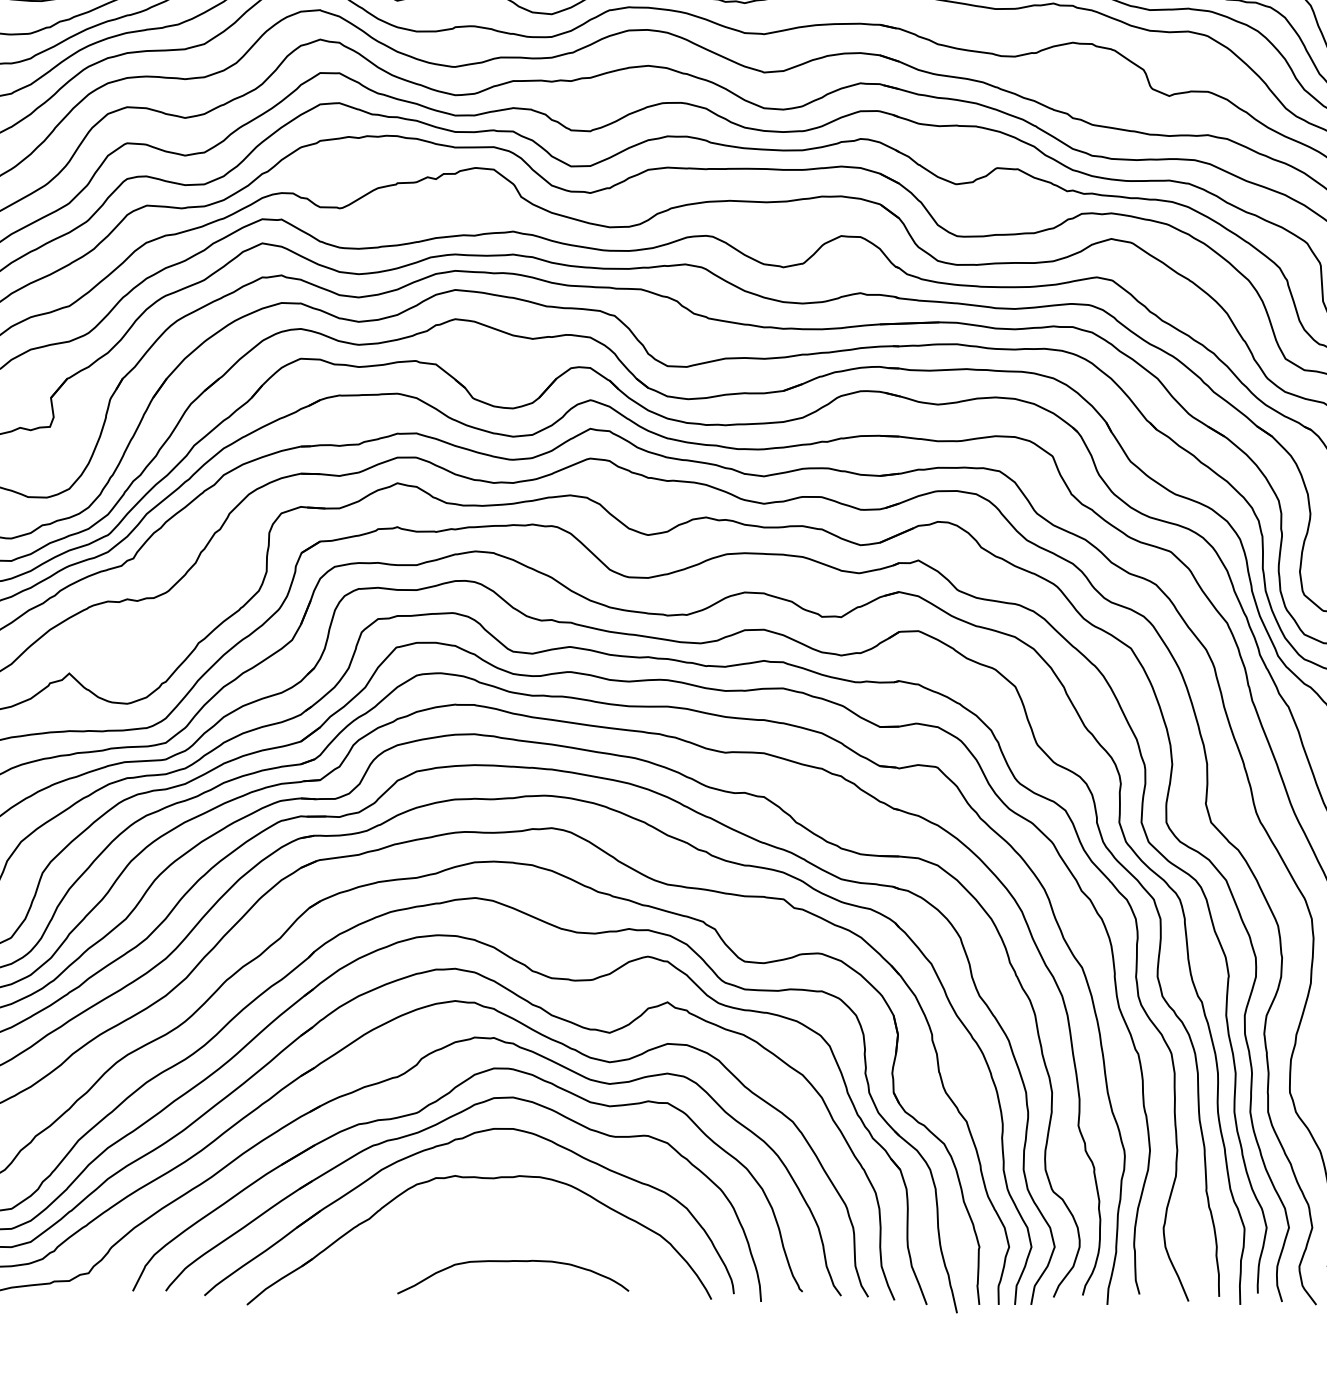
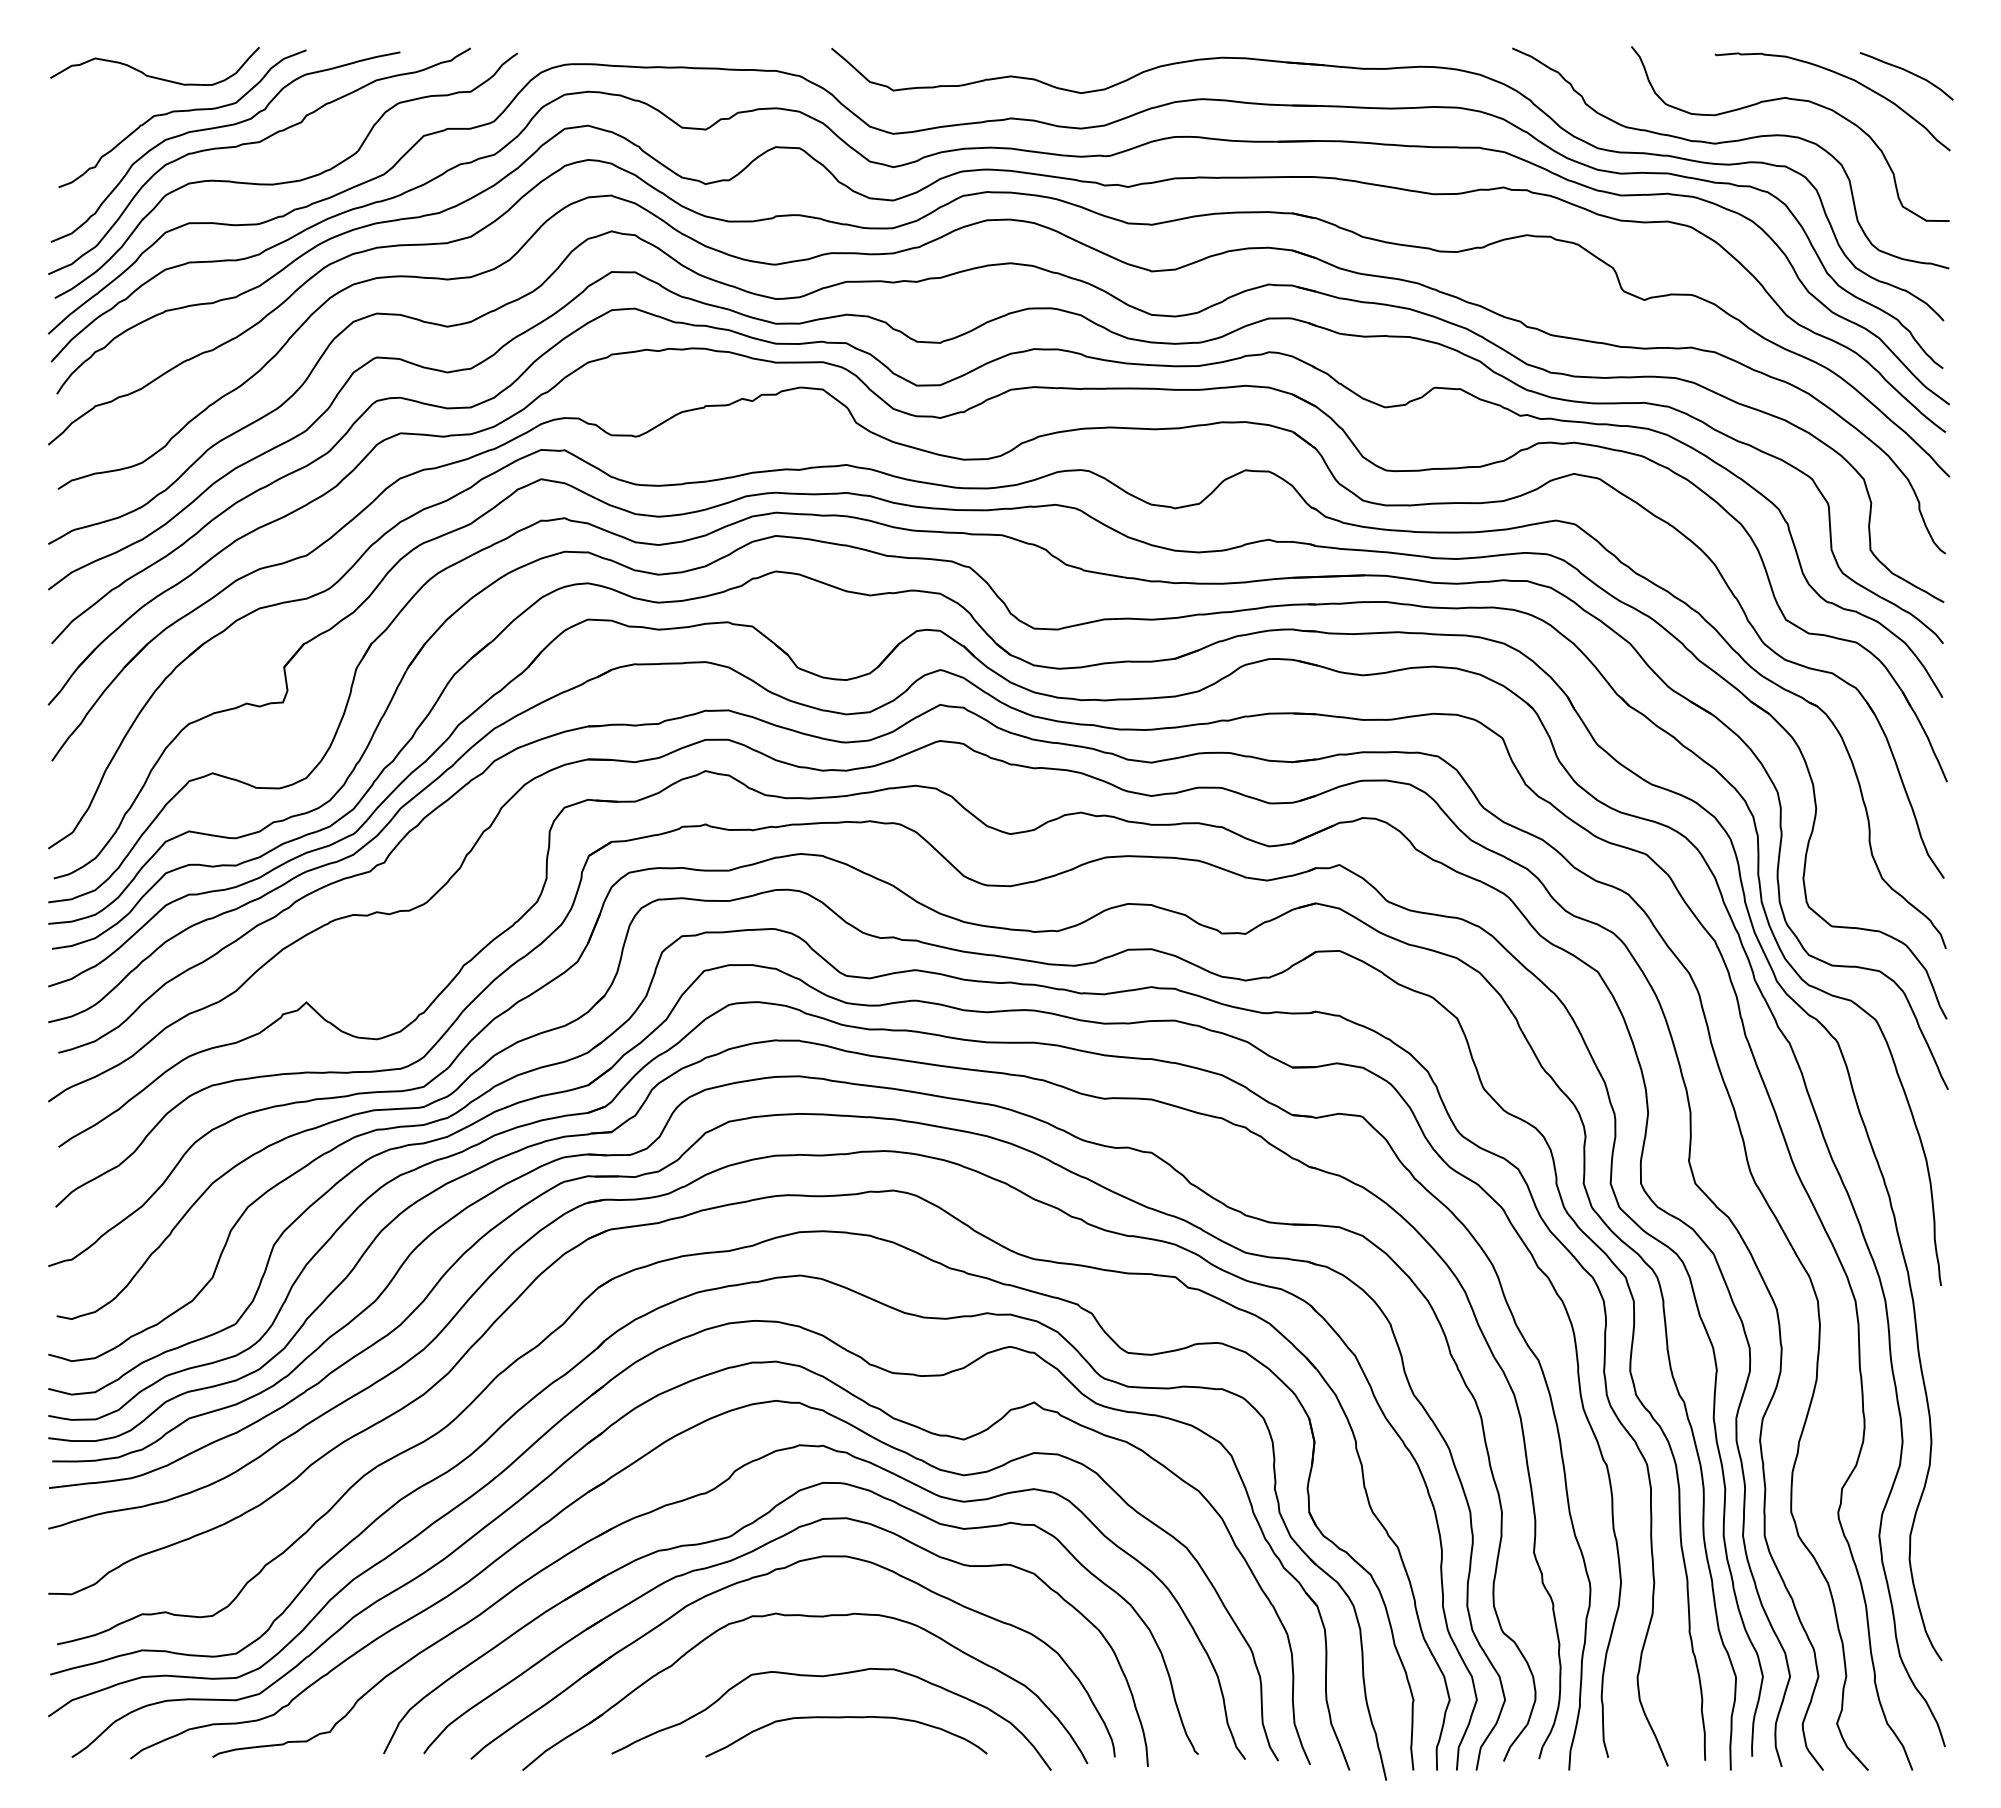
curve: (494, 1228) -> (823, 1677), added

